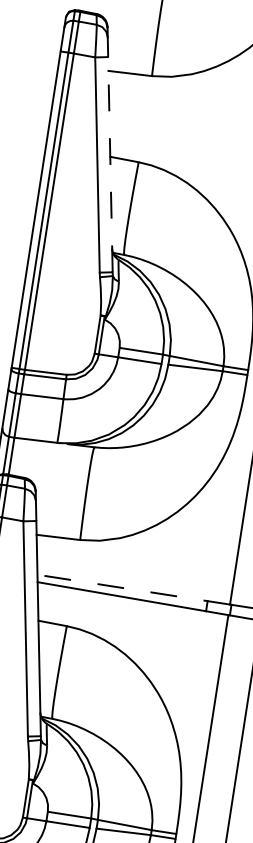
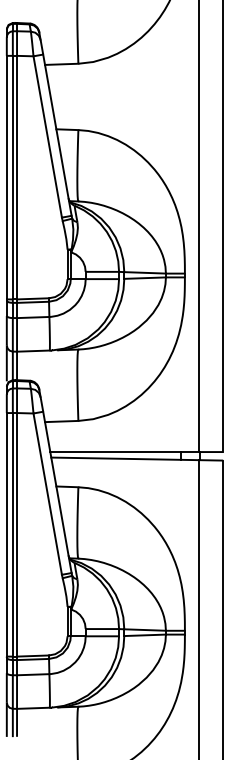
line: (110, 165) -> (57, 135), dashed -> solid
line: (132, 590) -> (123, 452), dashed -> solid

